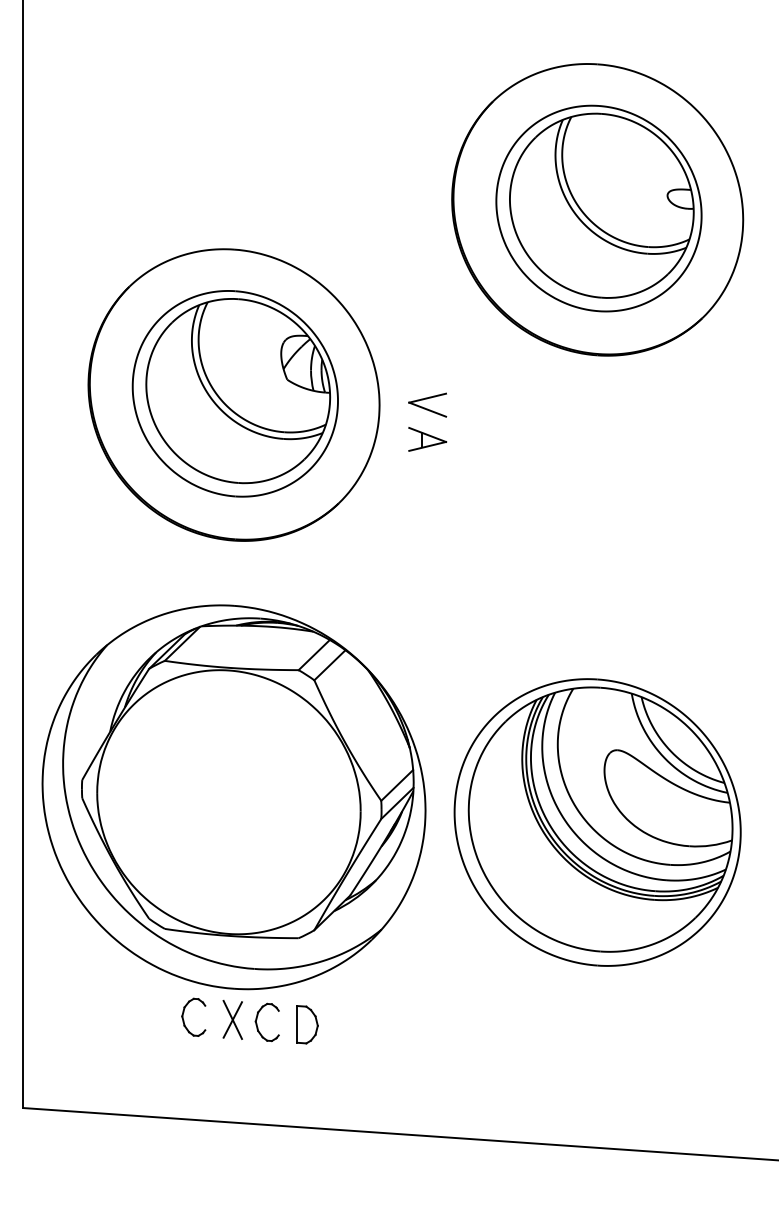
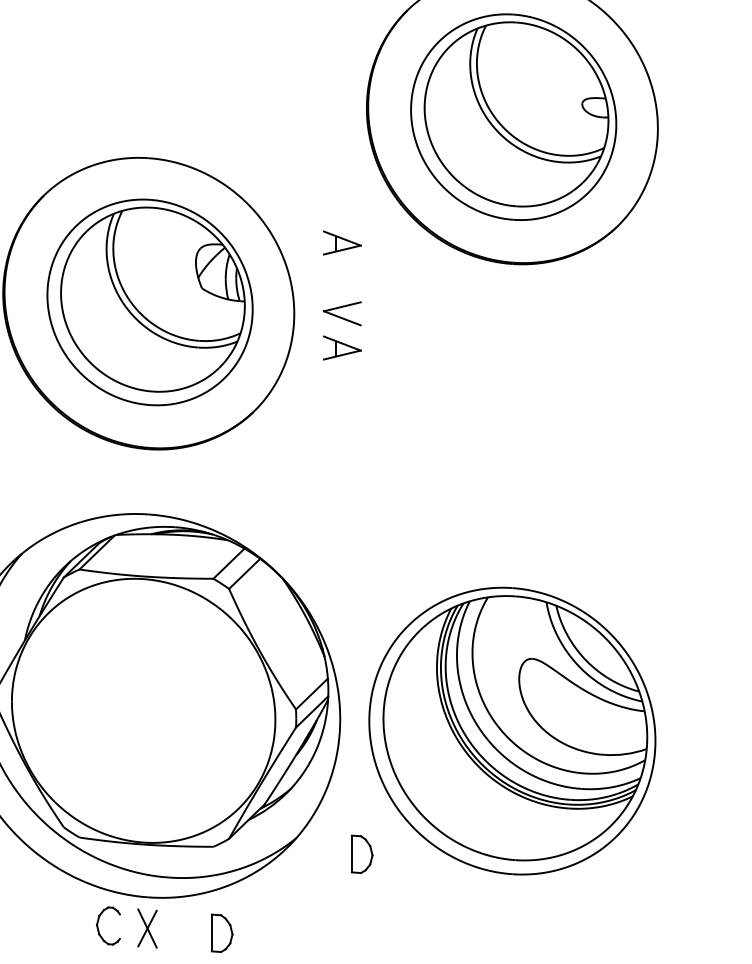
part: (427, 334) -> (342, 243), added
part: (447, 945) -> (362, 854), added
part: (257, 1023) -> (172, 932), removed

